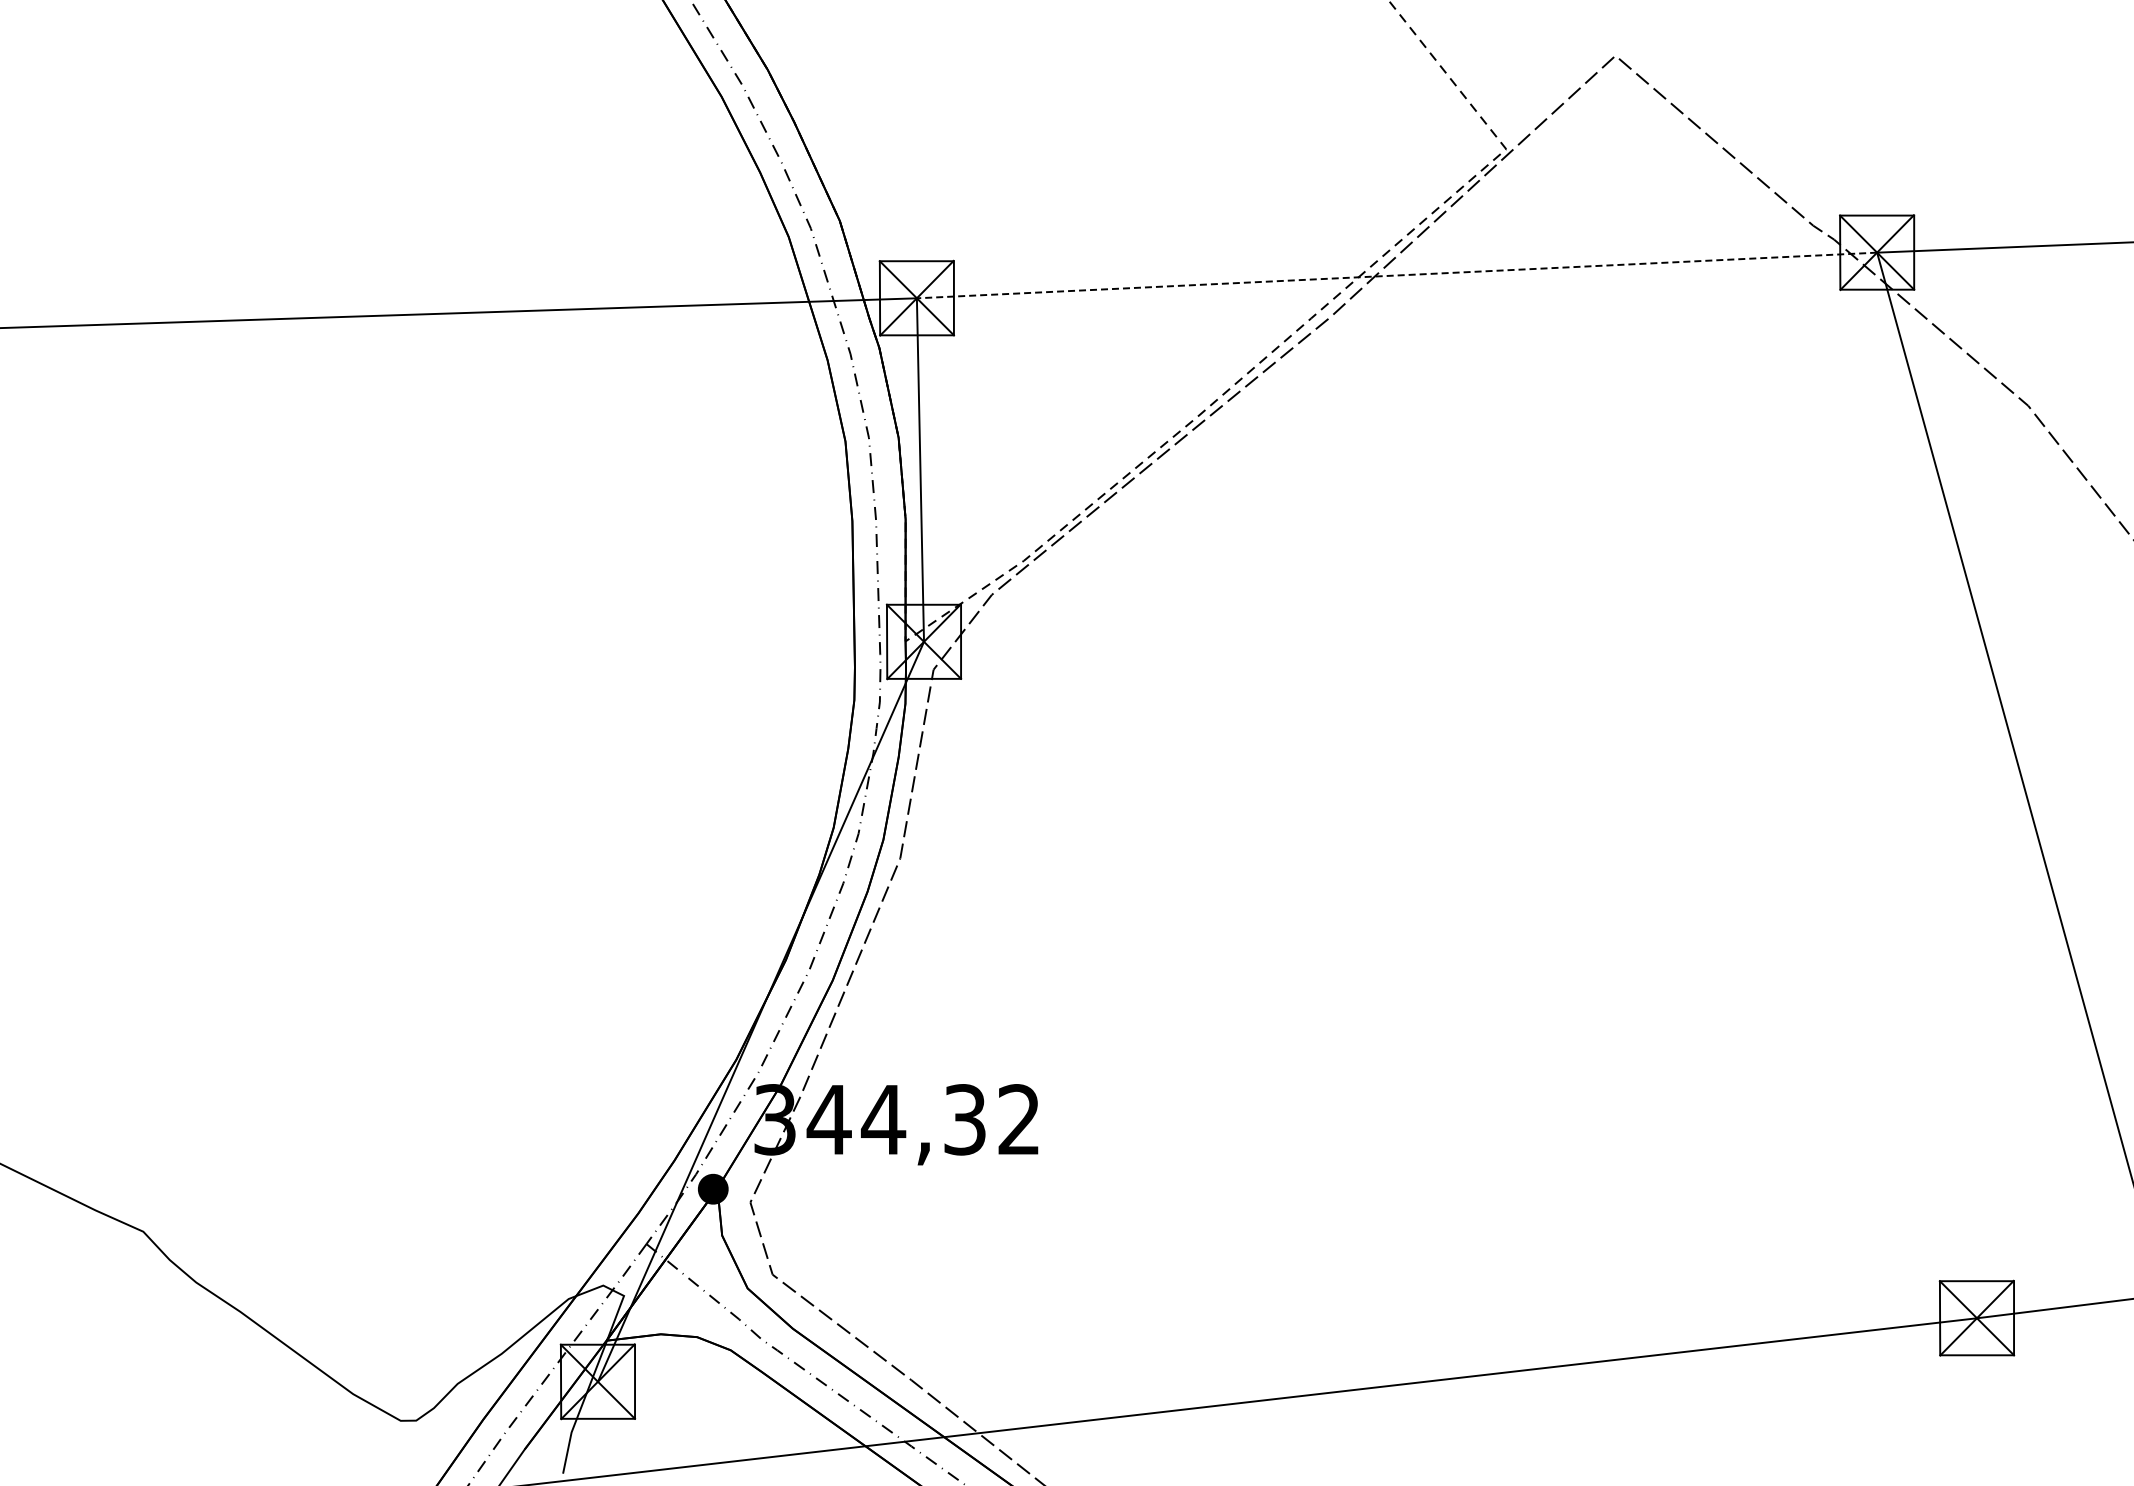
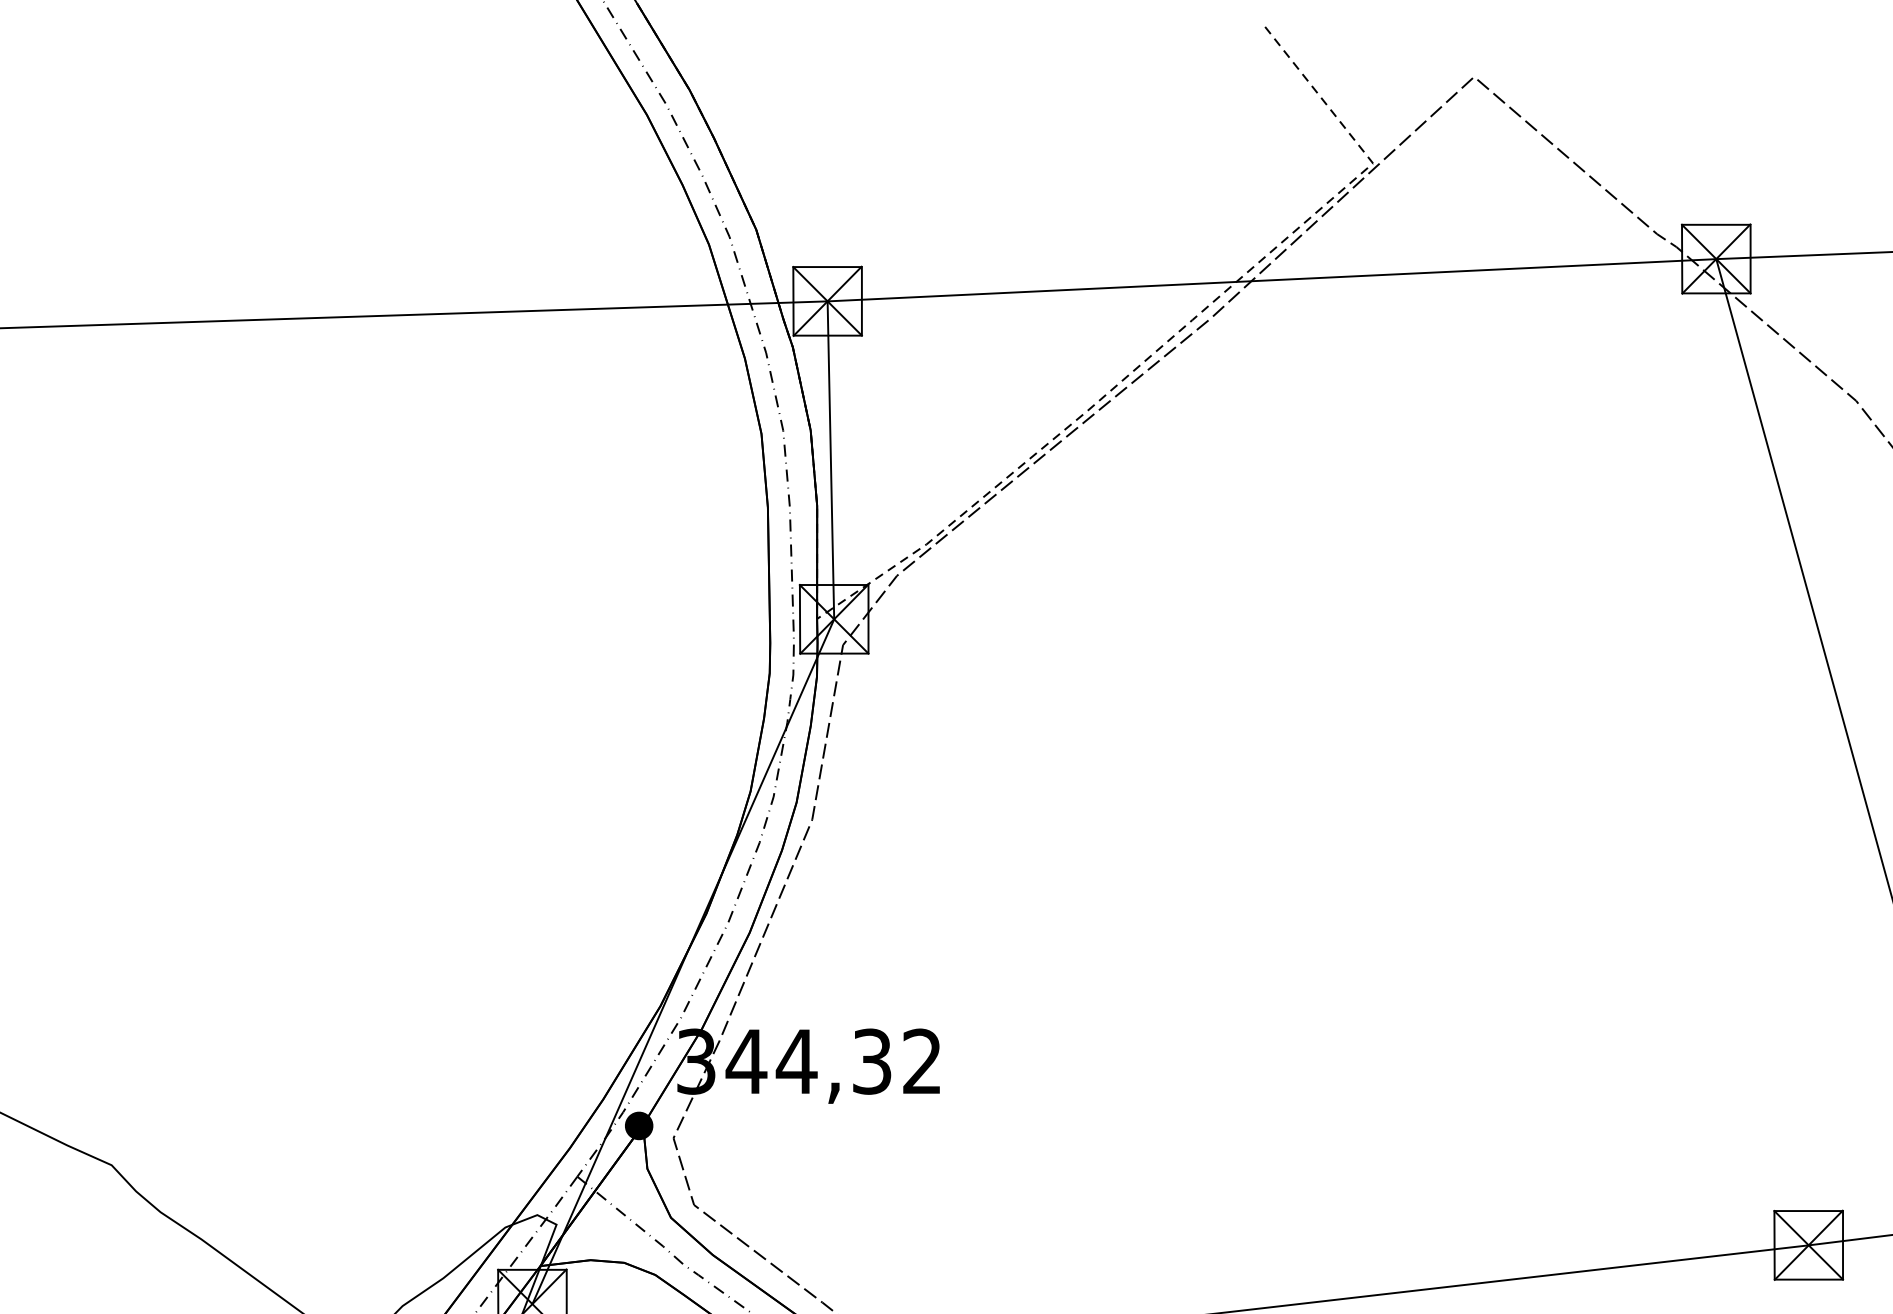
line: (1397, 275) -> (1272, 280), dashed -> solid

